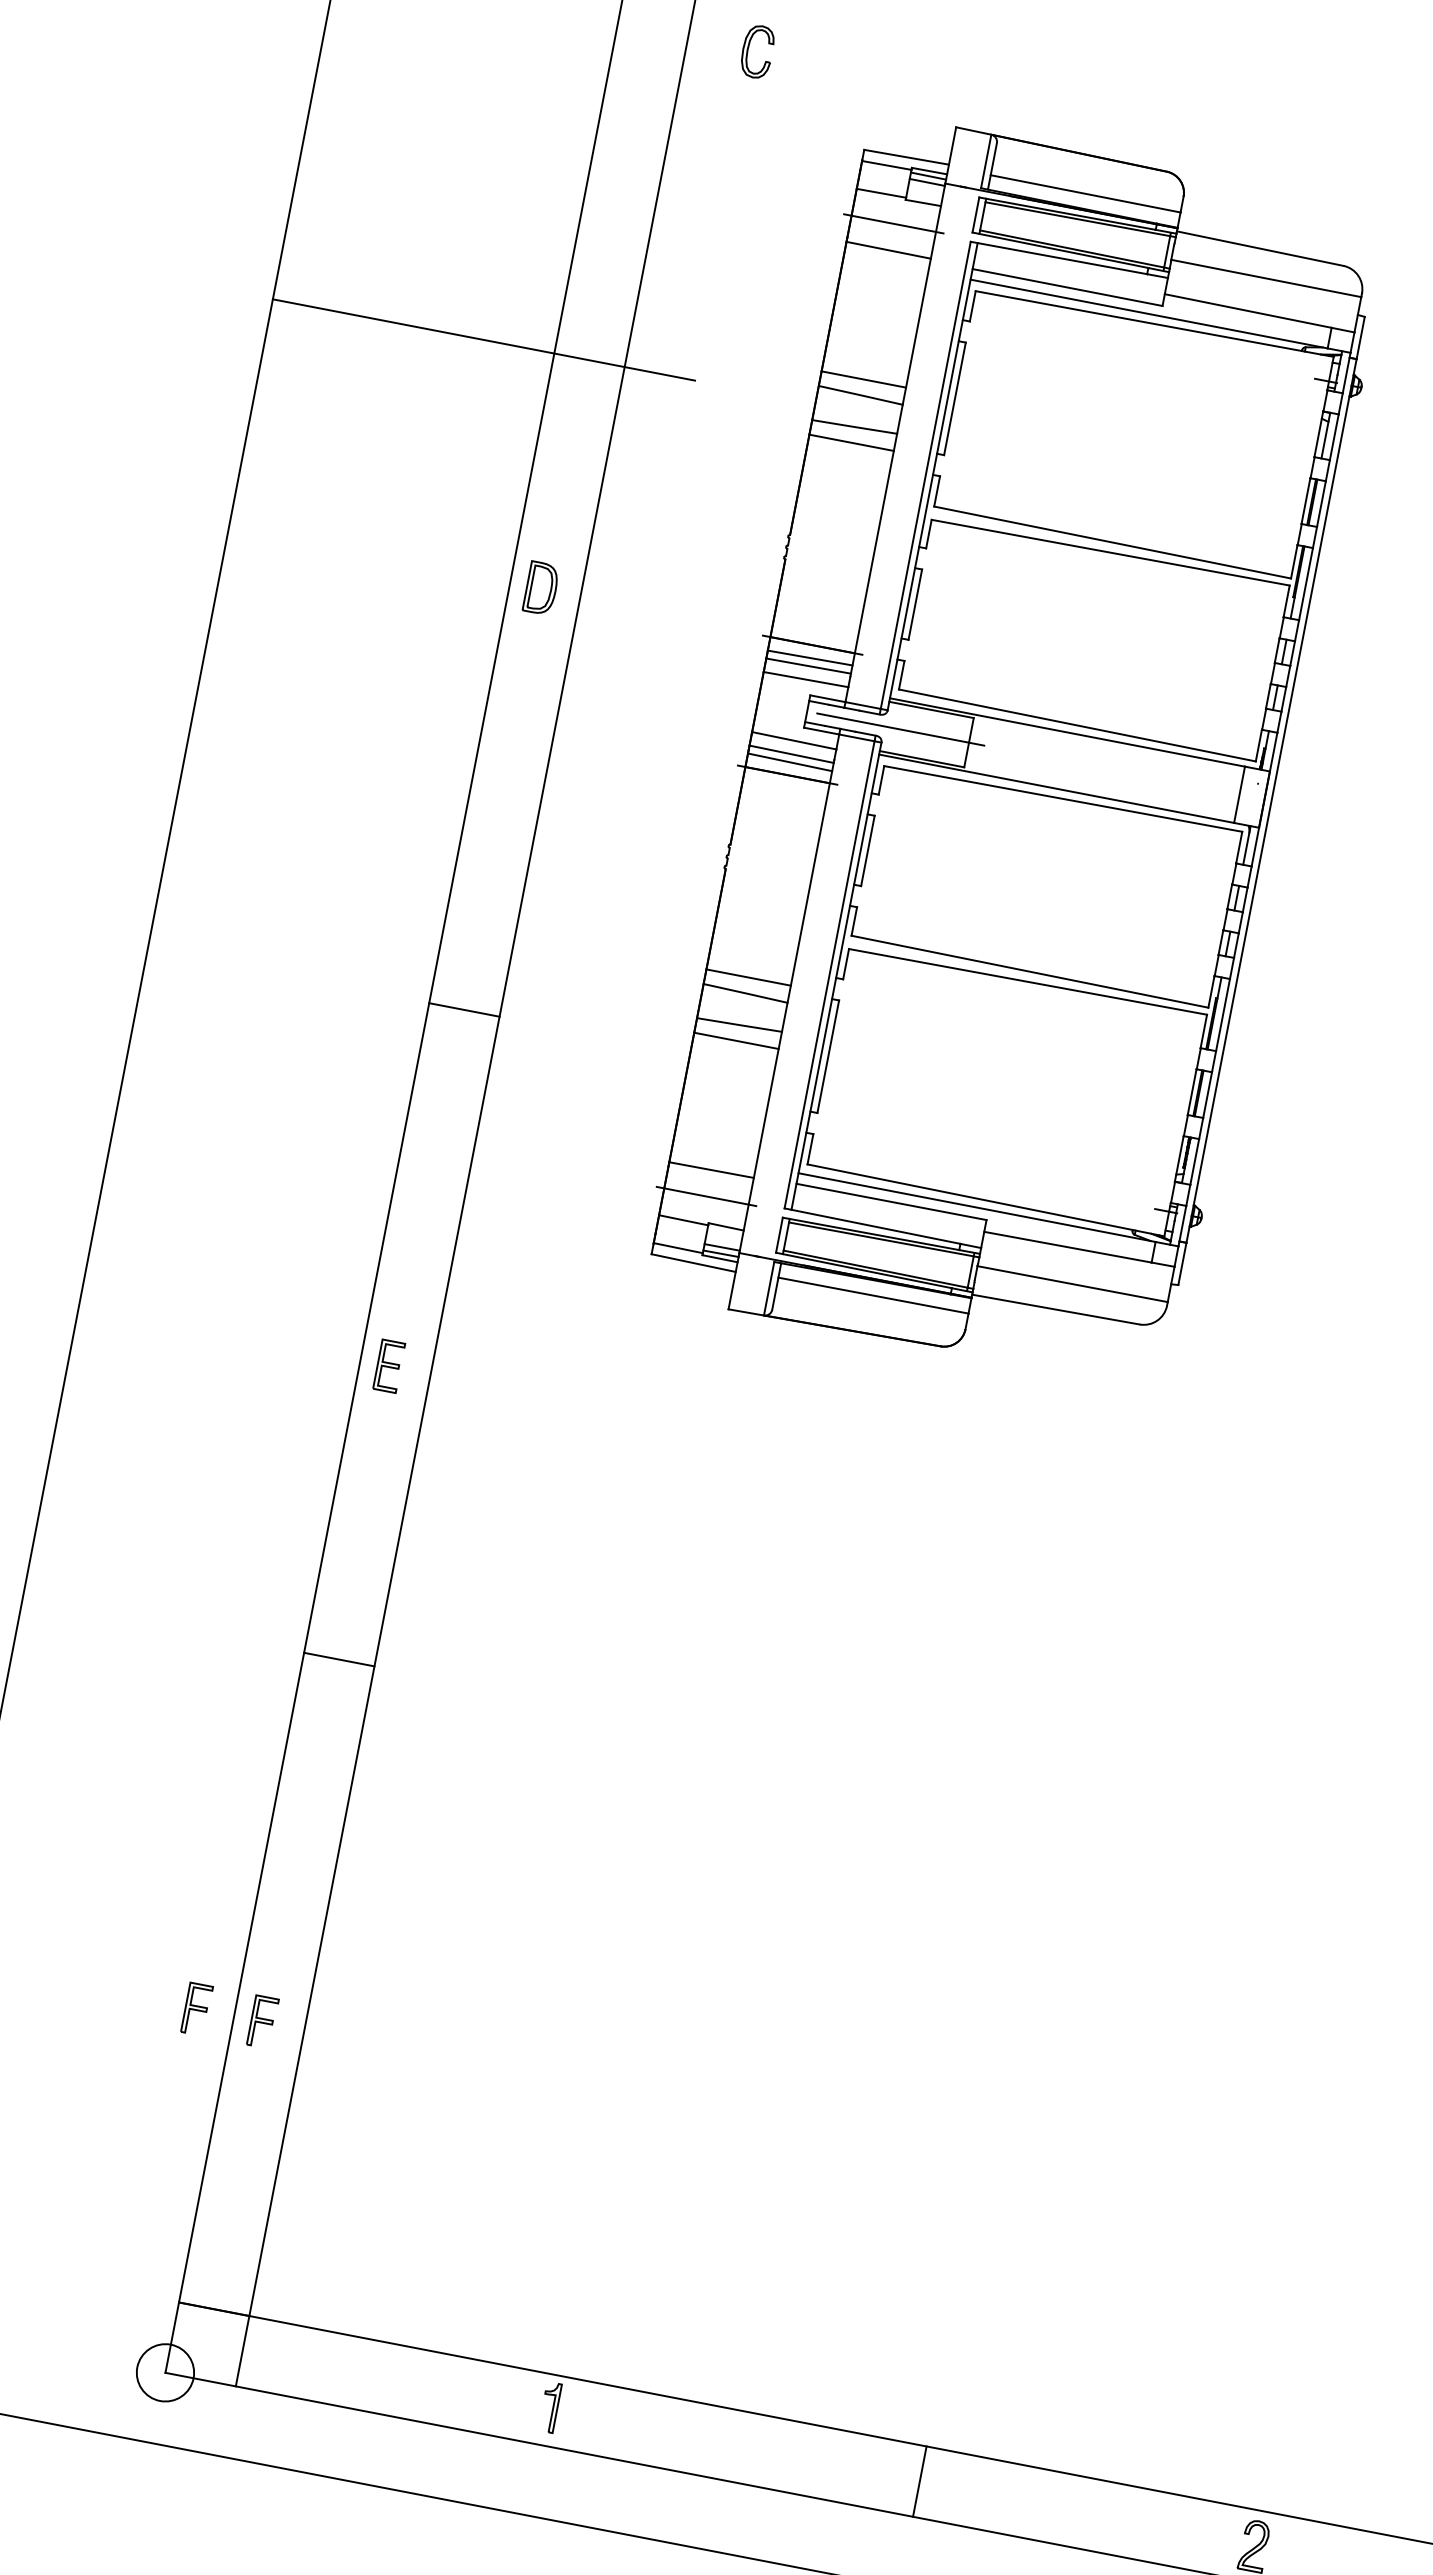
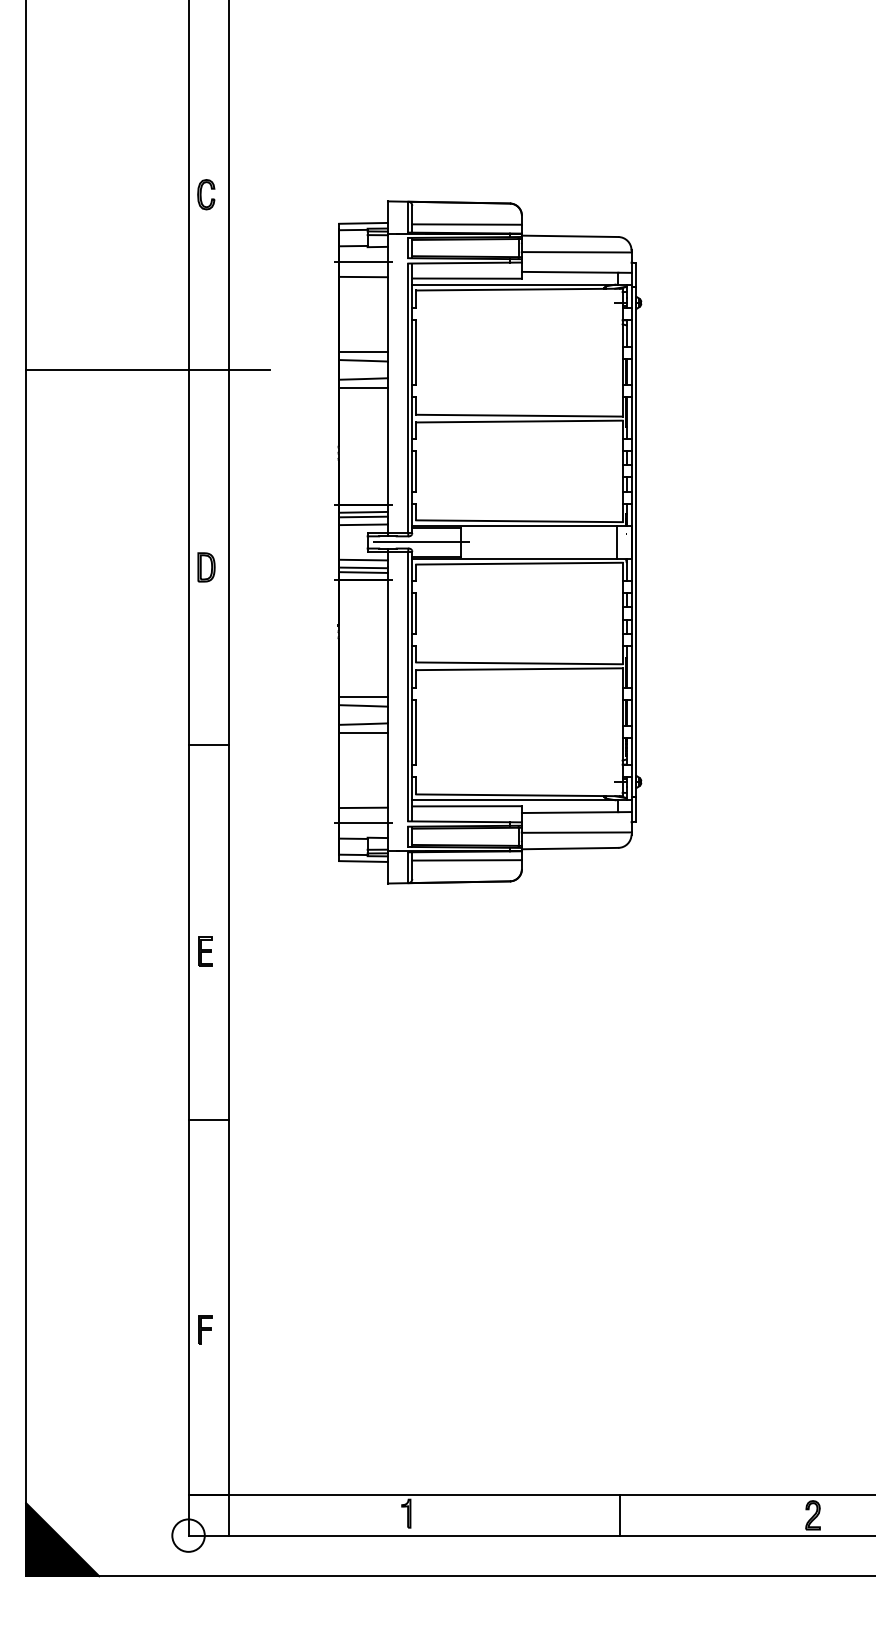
part: (757, 51) -> (206, 194), moved
part: (541, 588) -> (206, 567), moved
part: (197, 2008) -> (167, 1329), removed

